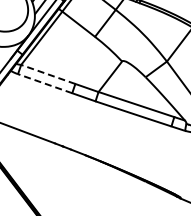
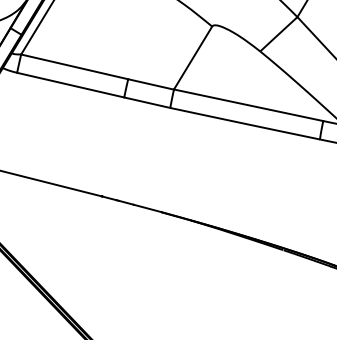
line: (48, 74) -> (75, 66), dashed -> solid
line: (45, 83) -> (71, 84), dashed -> solid

